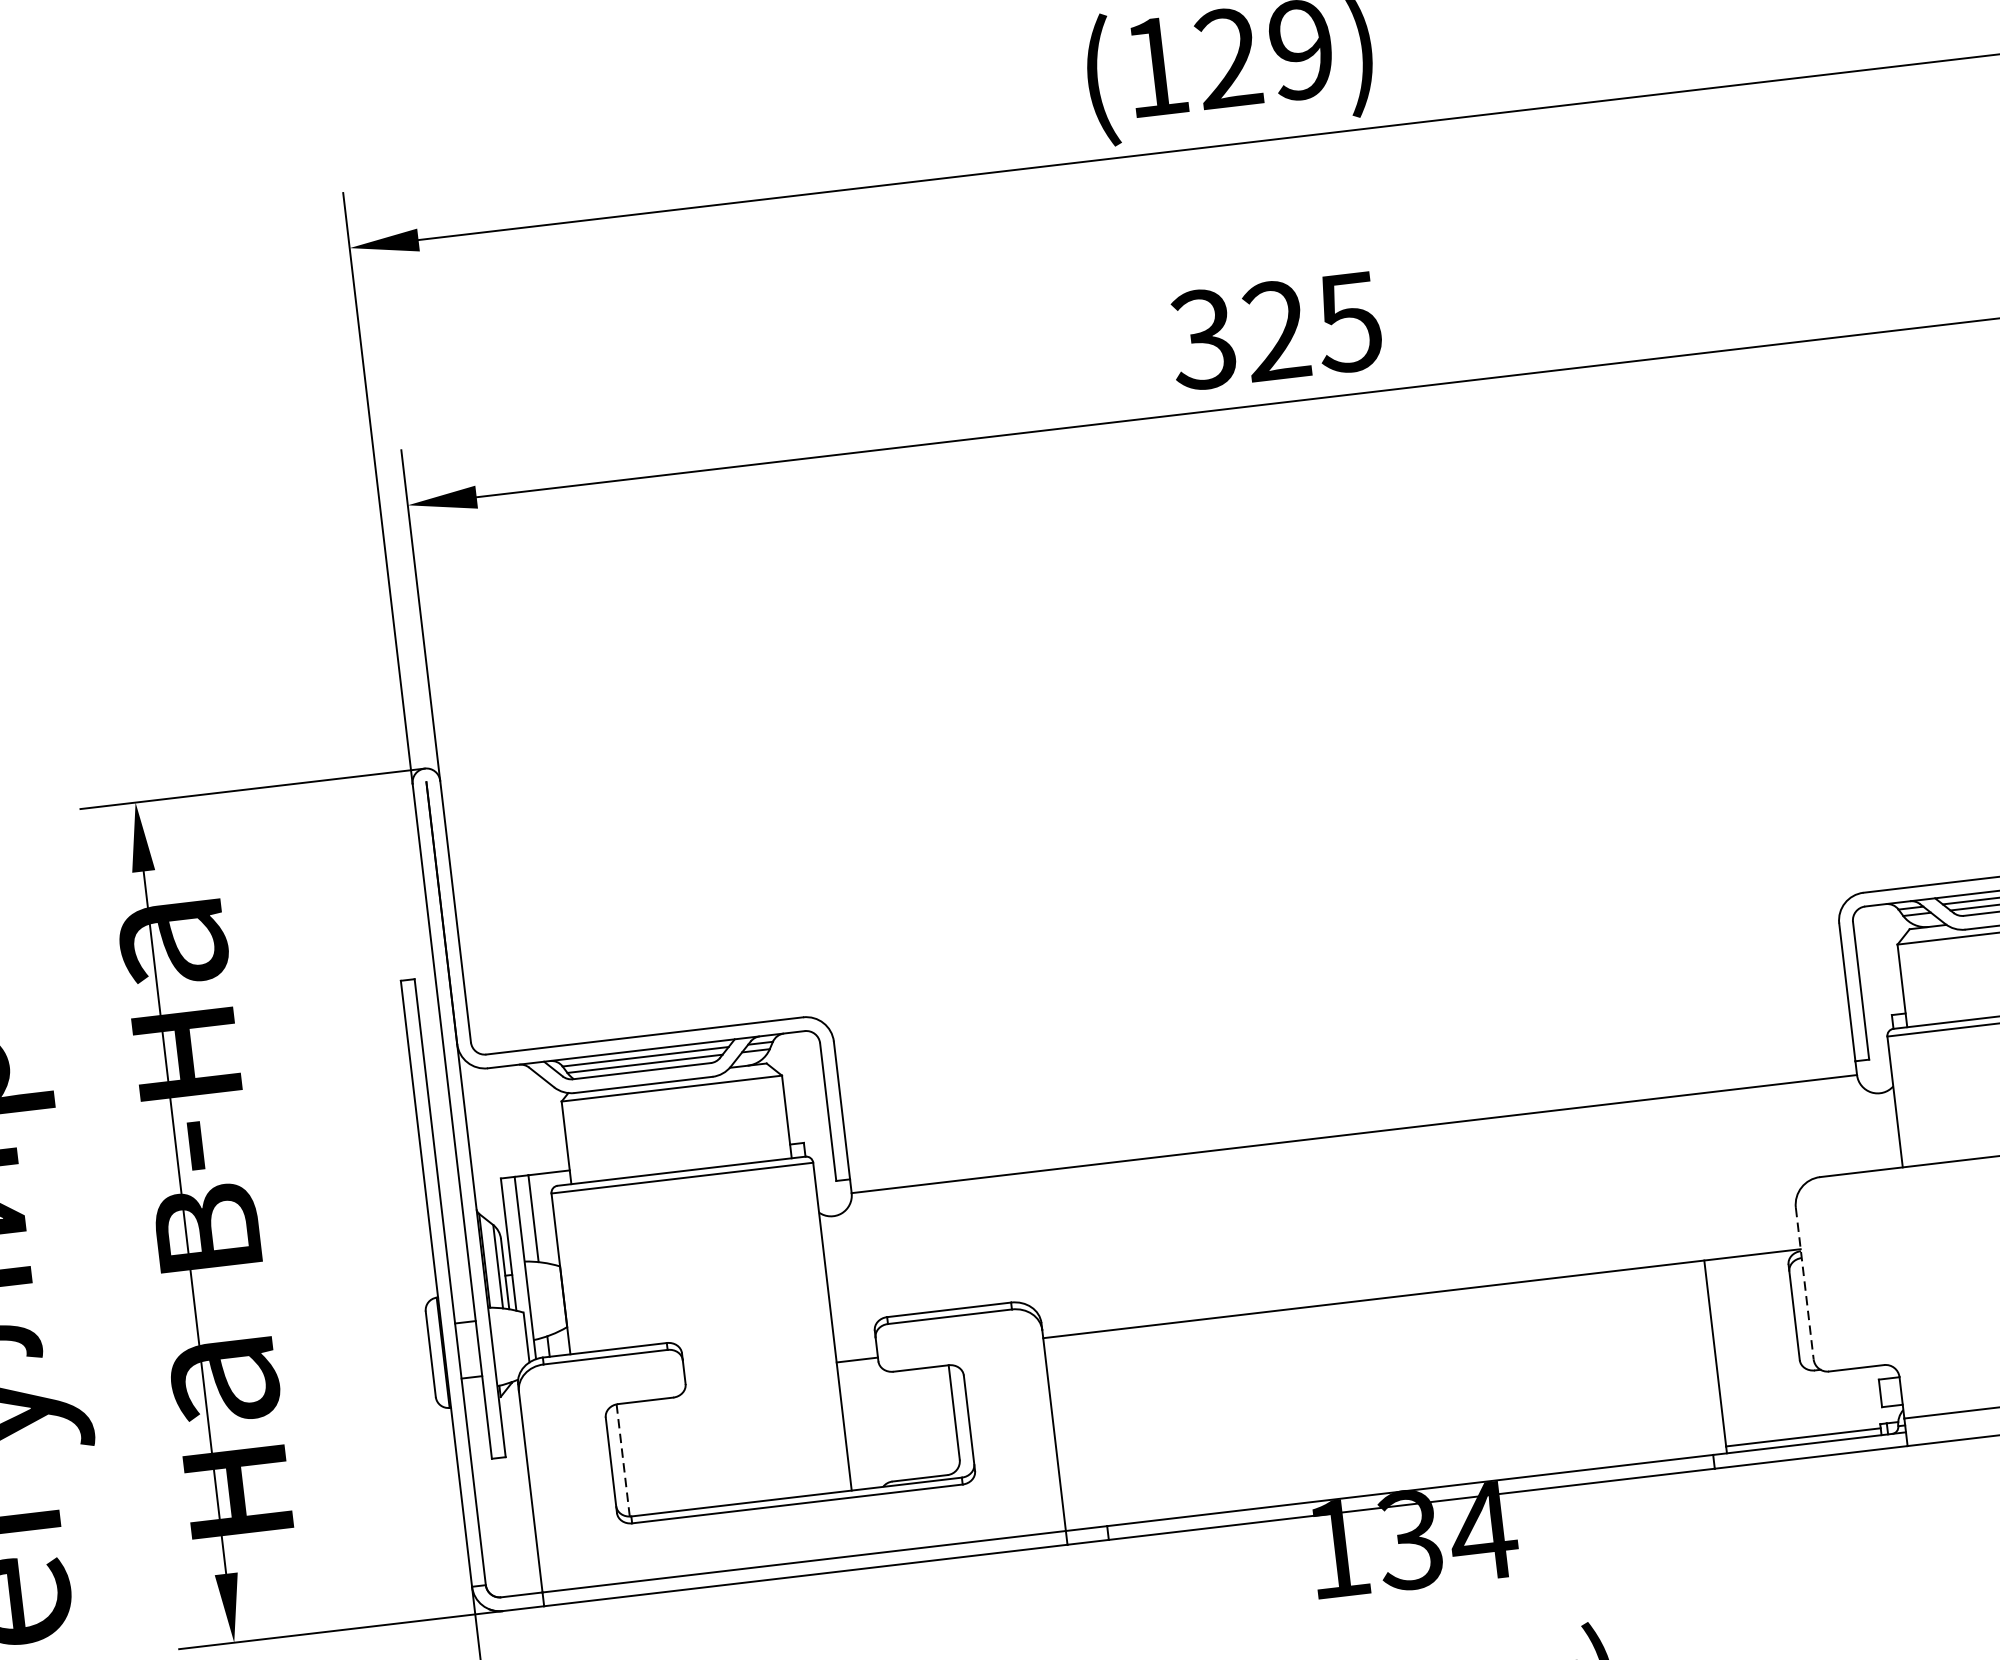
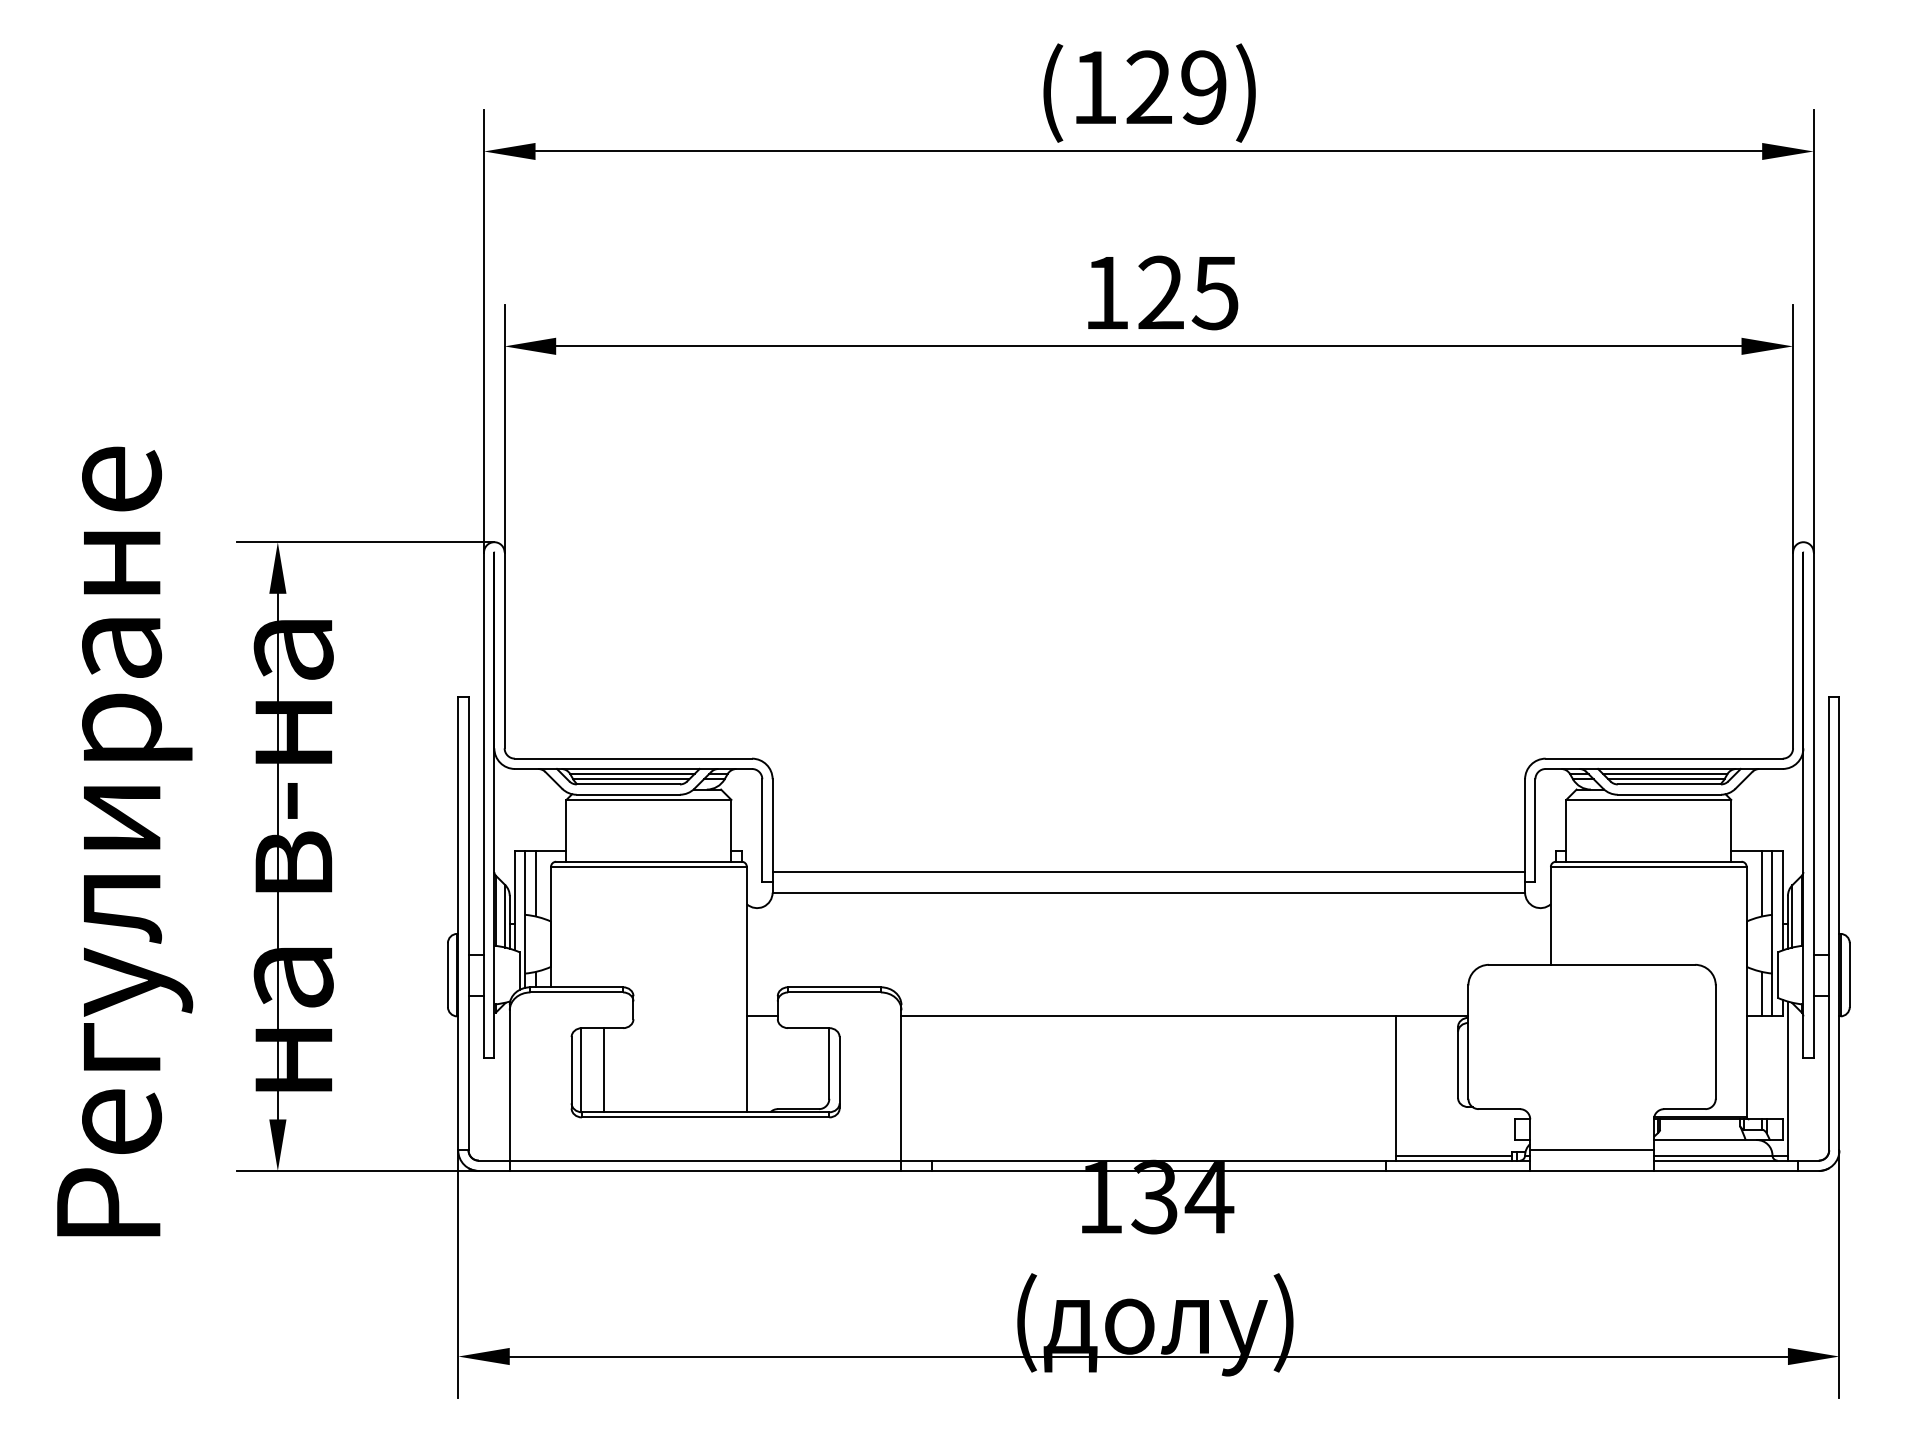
text: (1202, 338) -> (1105, 292), 325 -> 125
line: (1350, 1107) -> (1148, 872), added
line: (1804, 1284) -> (1468, 1042), dashed -> solid
line: (654, 1457) -> (604, 1070), added
line: (622, 1460) -> (580, 1070), dashed -> solid

